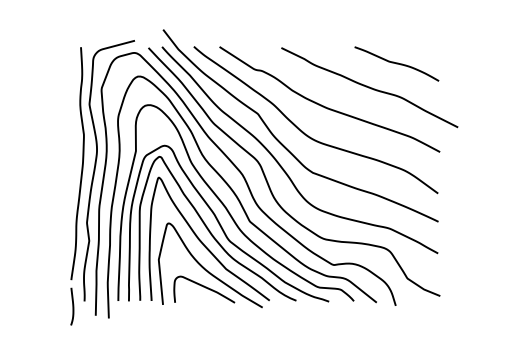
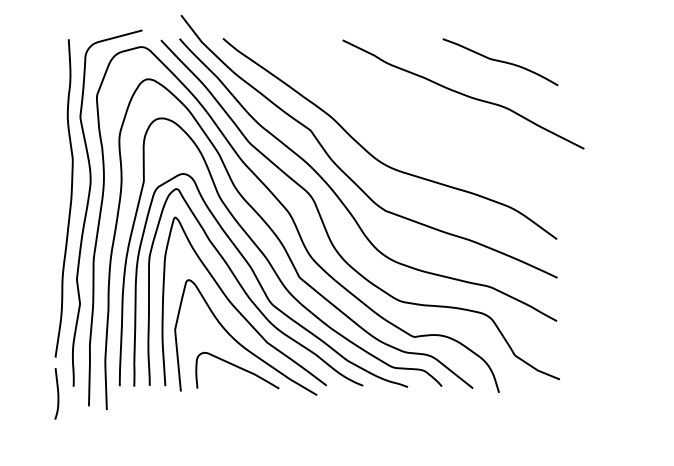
curve: (326, 106) -> (404, 120), removed

